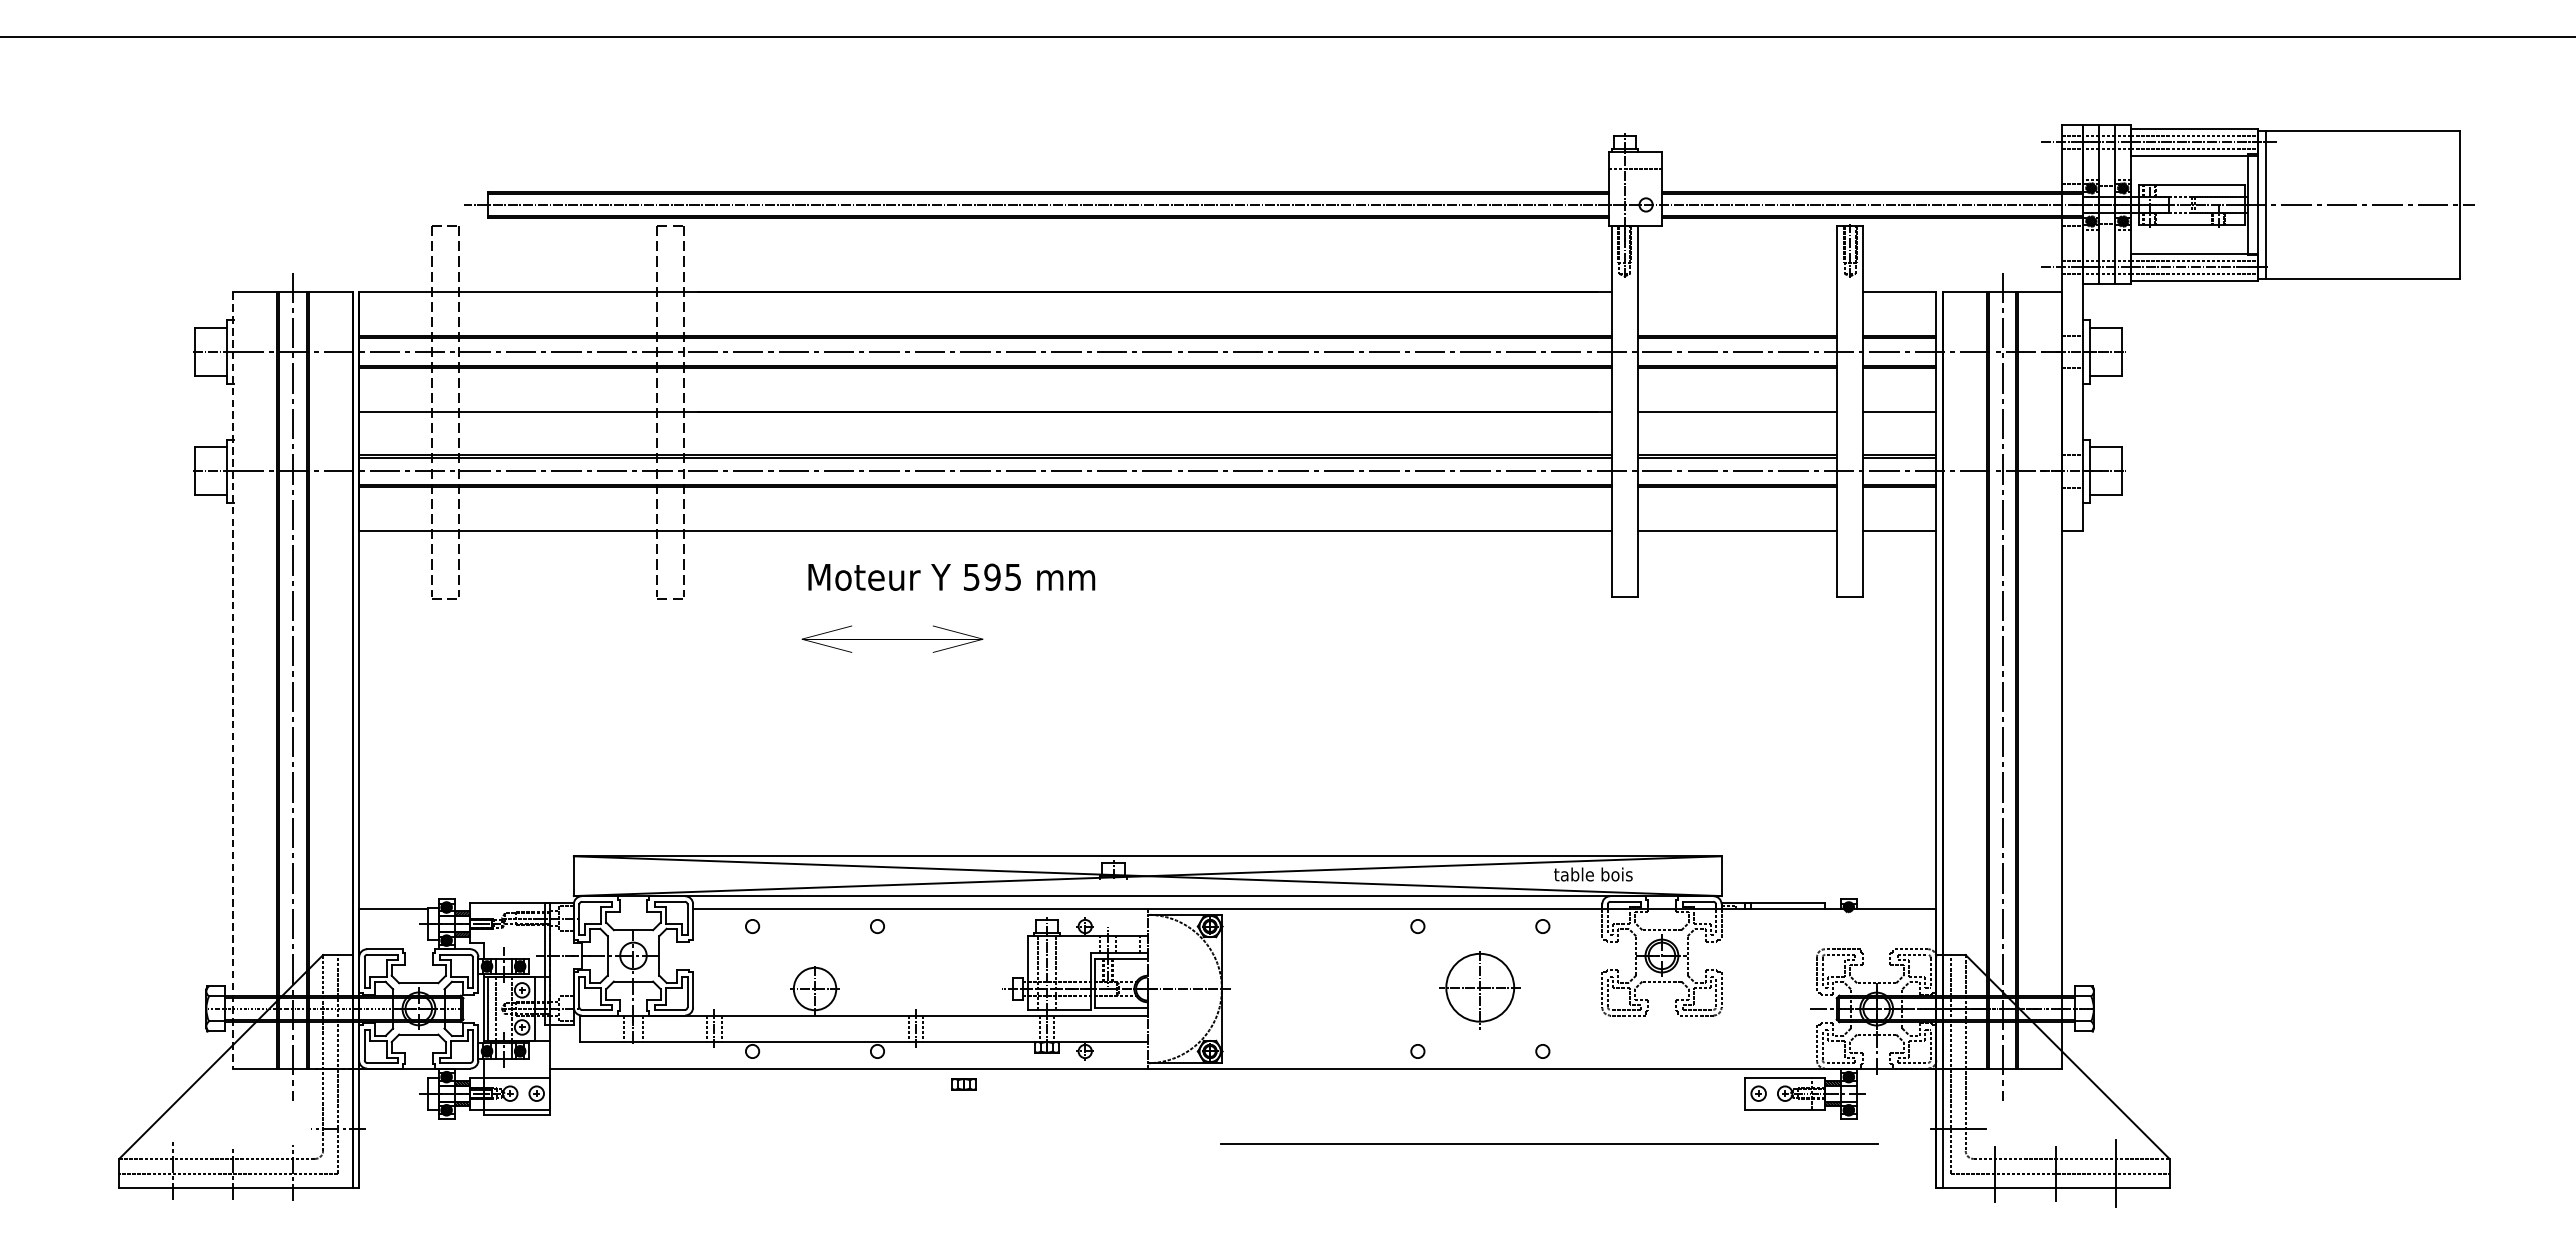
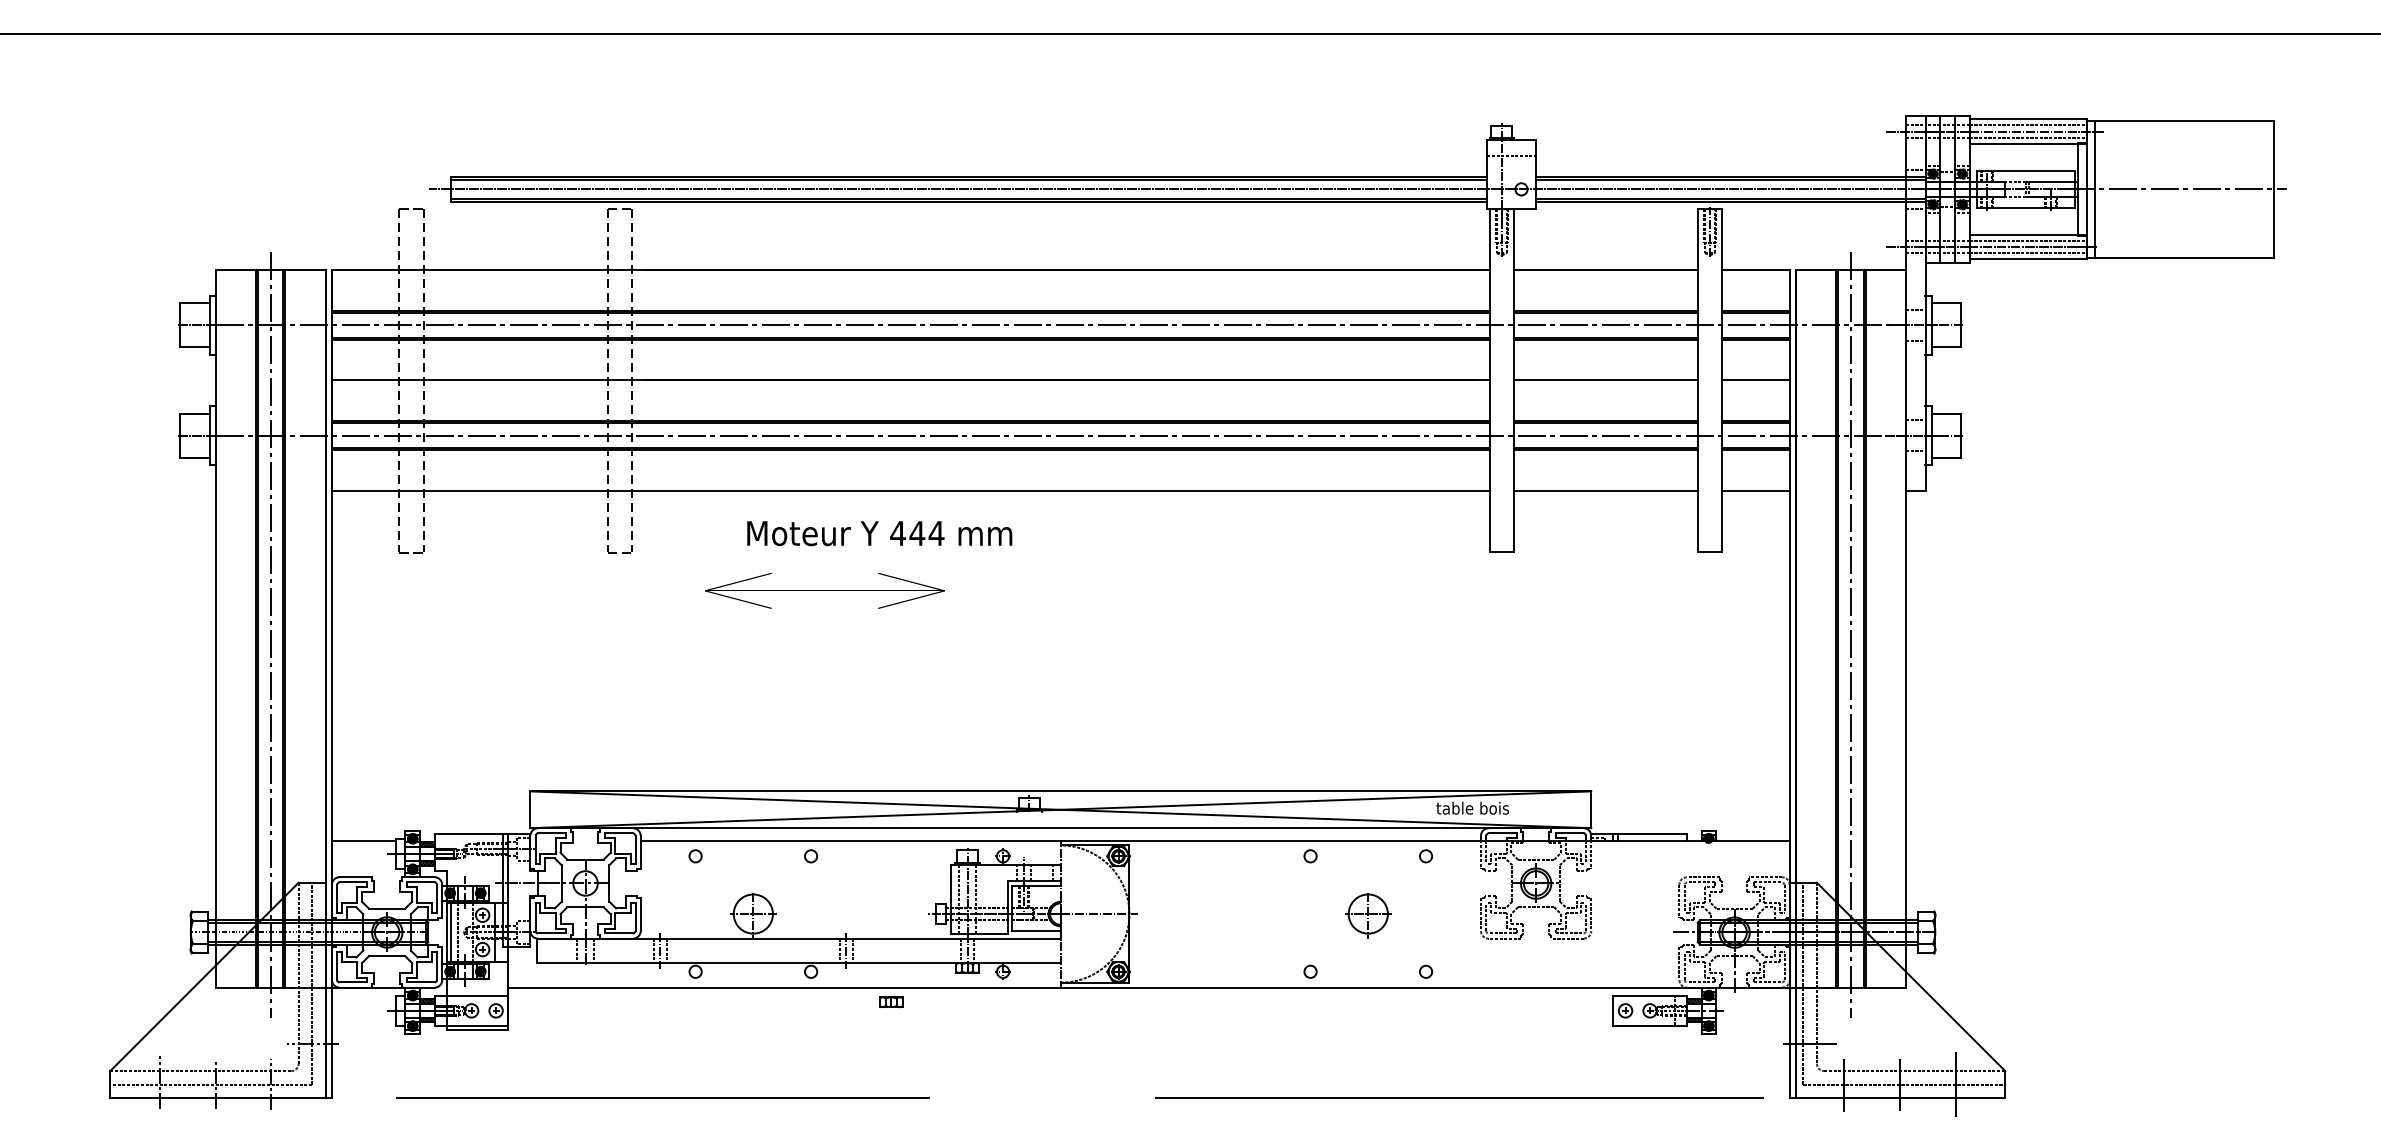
line: (1736, 292) -> (1605, 270), added
text: (992, 577) -> (917, 533), 595 -> 444
part: (892, 638) -> (824, 590), size x1.43
line: (233, 681) -> (215, 629), dashed -> solid
part: (1480, 990) -> (1368, 915), size x0.62
line: (1549, 1143) -> (1459, 1097), moved
line: (716, 1188) -> (662, 1098), added

